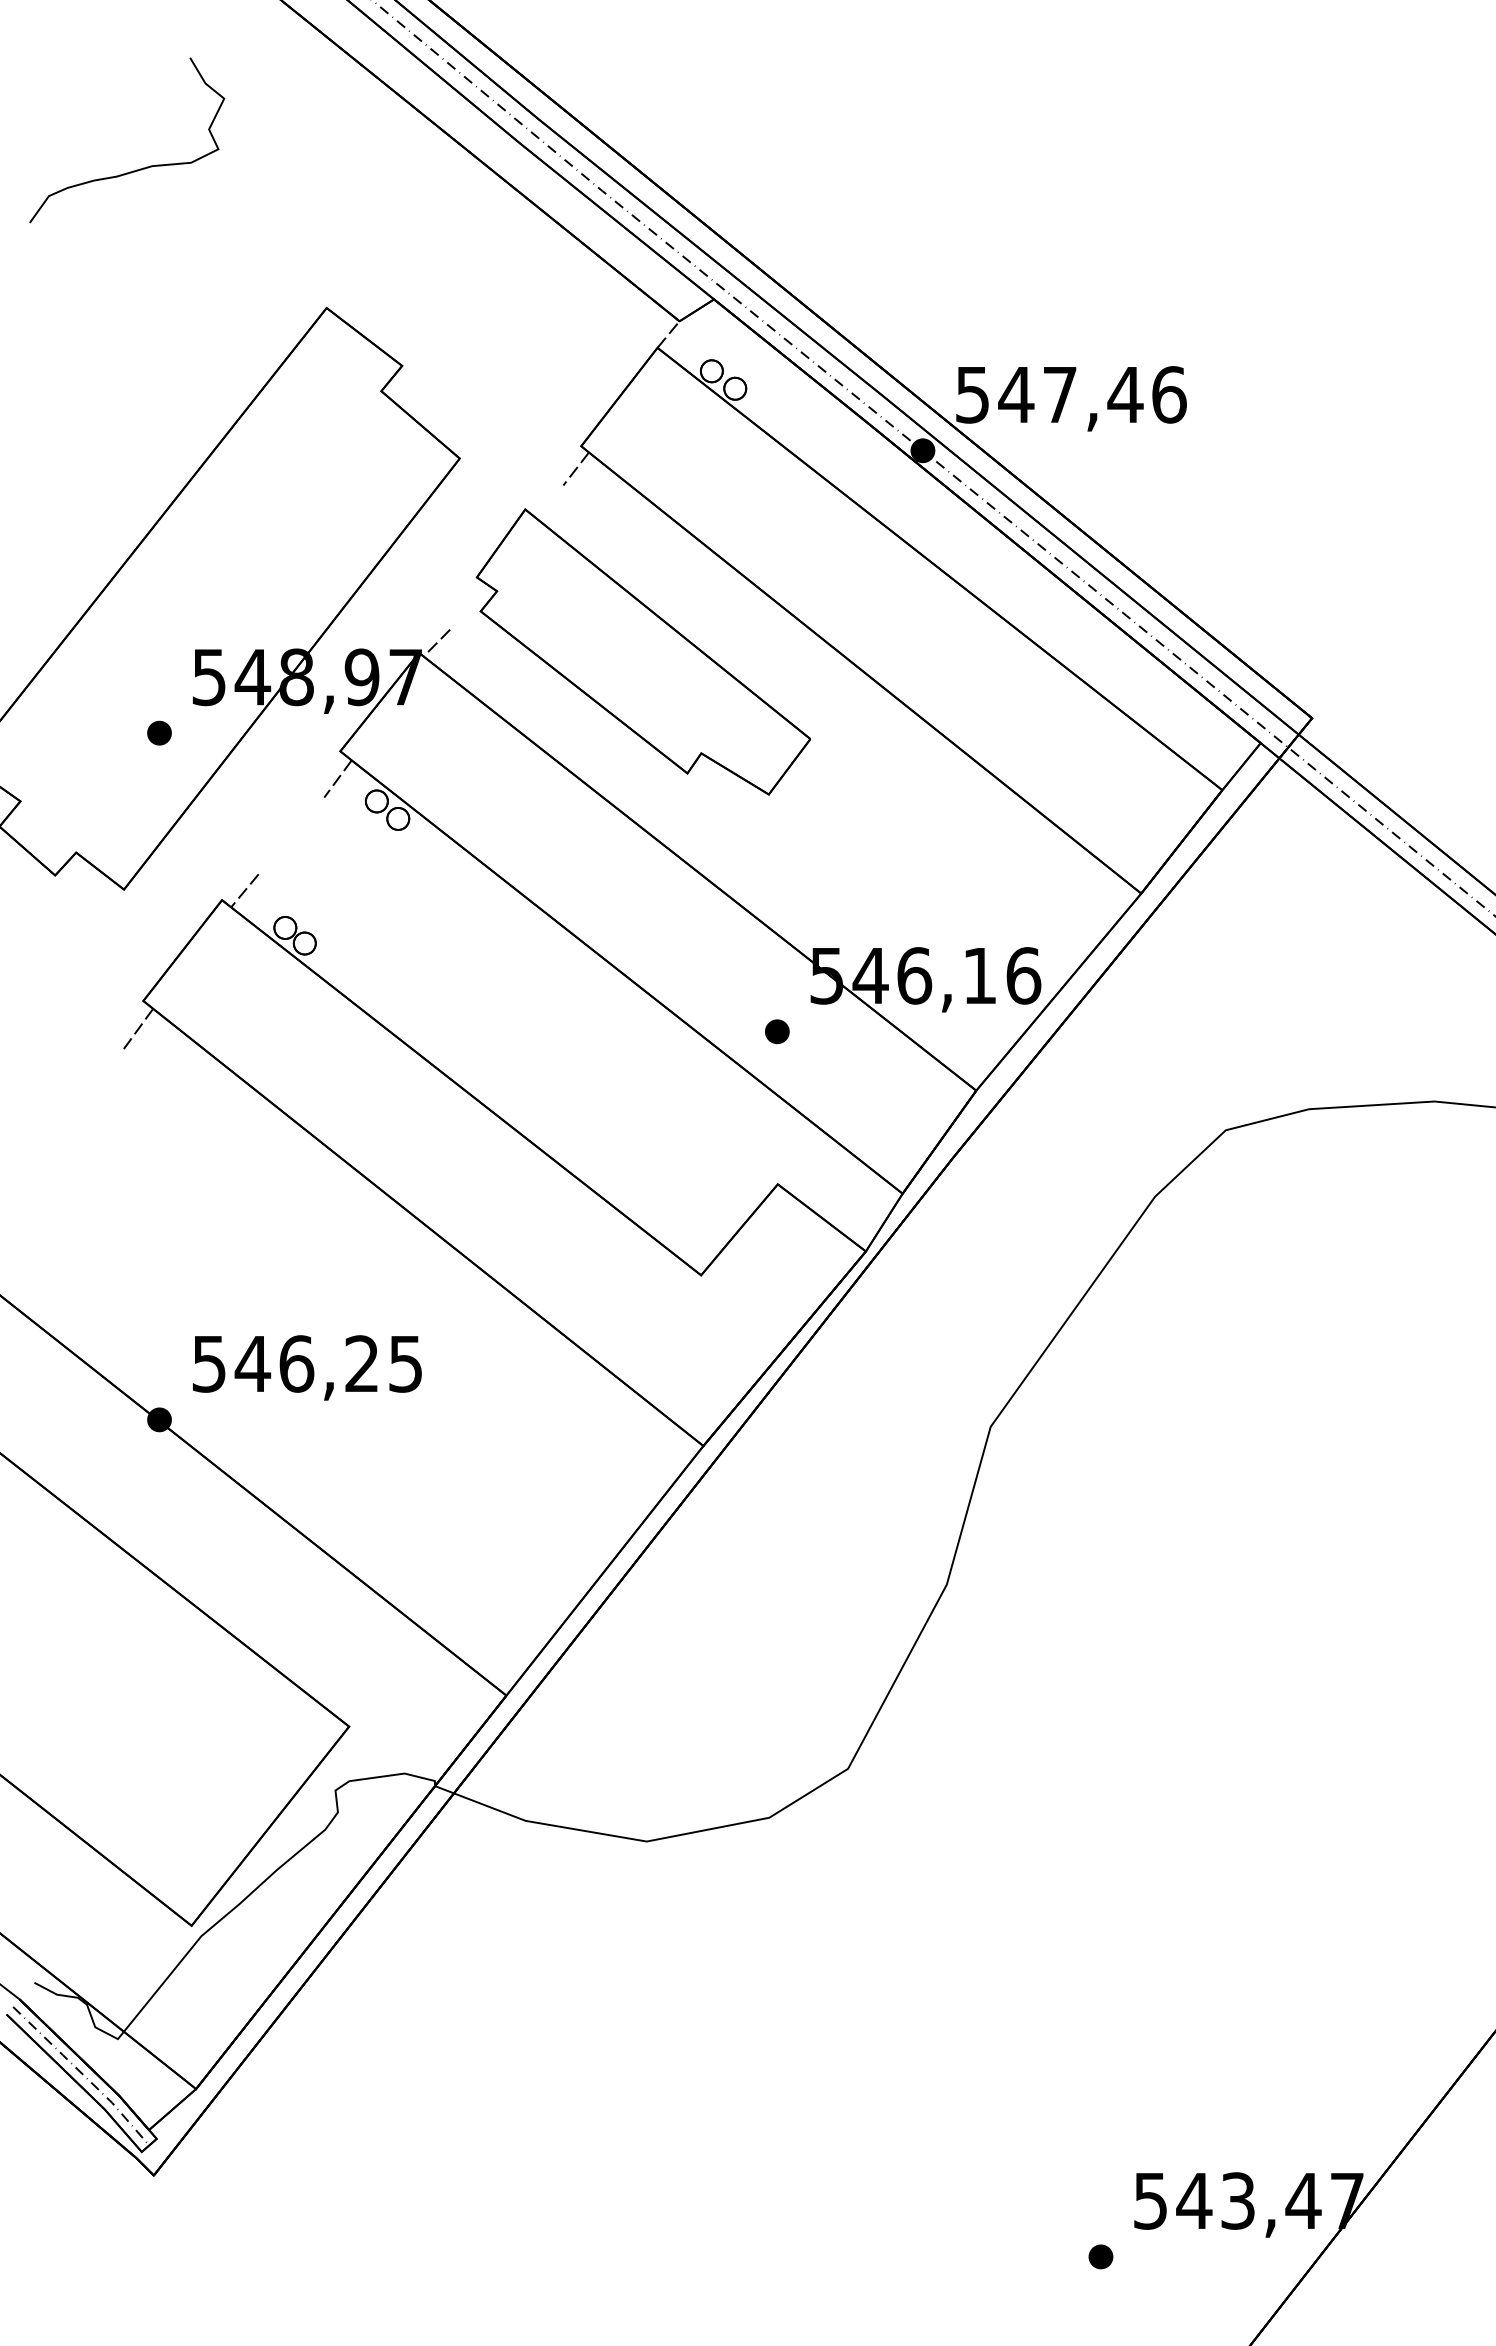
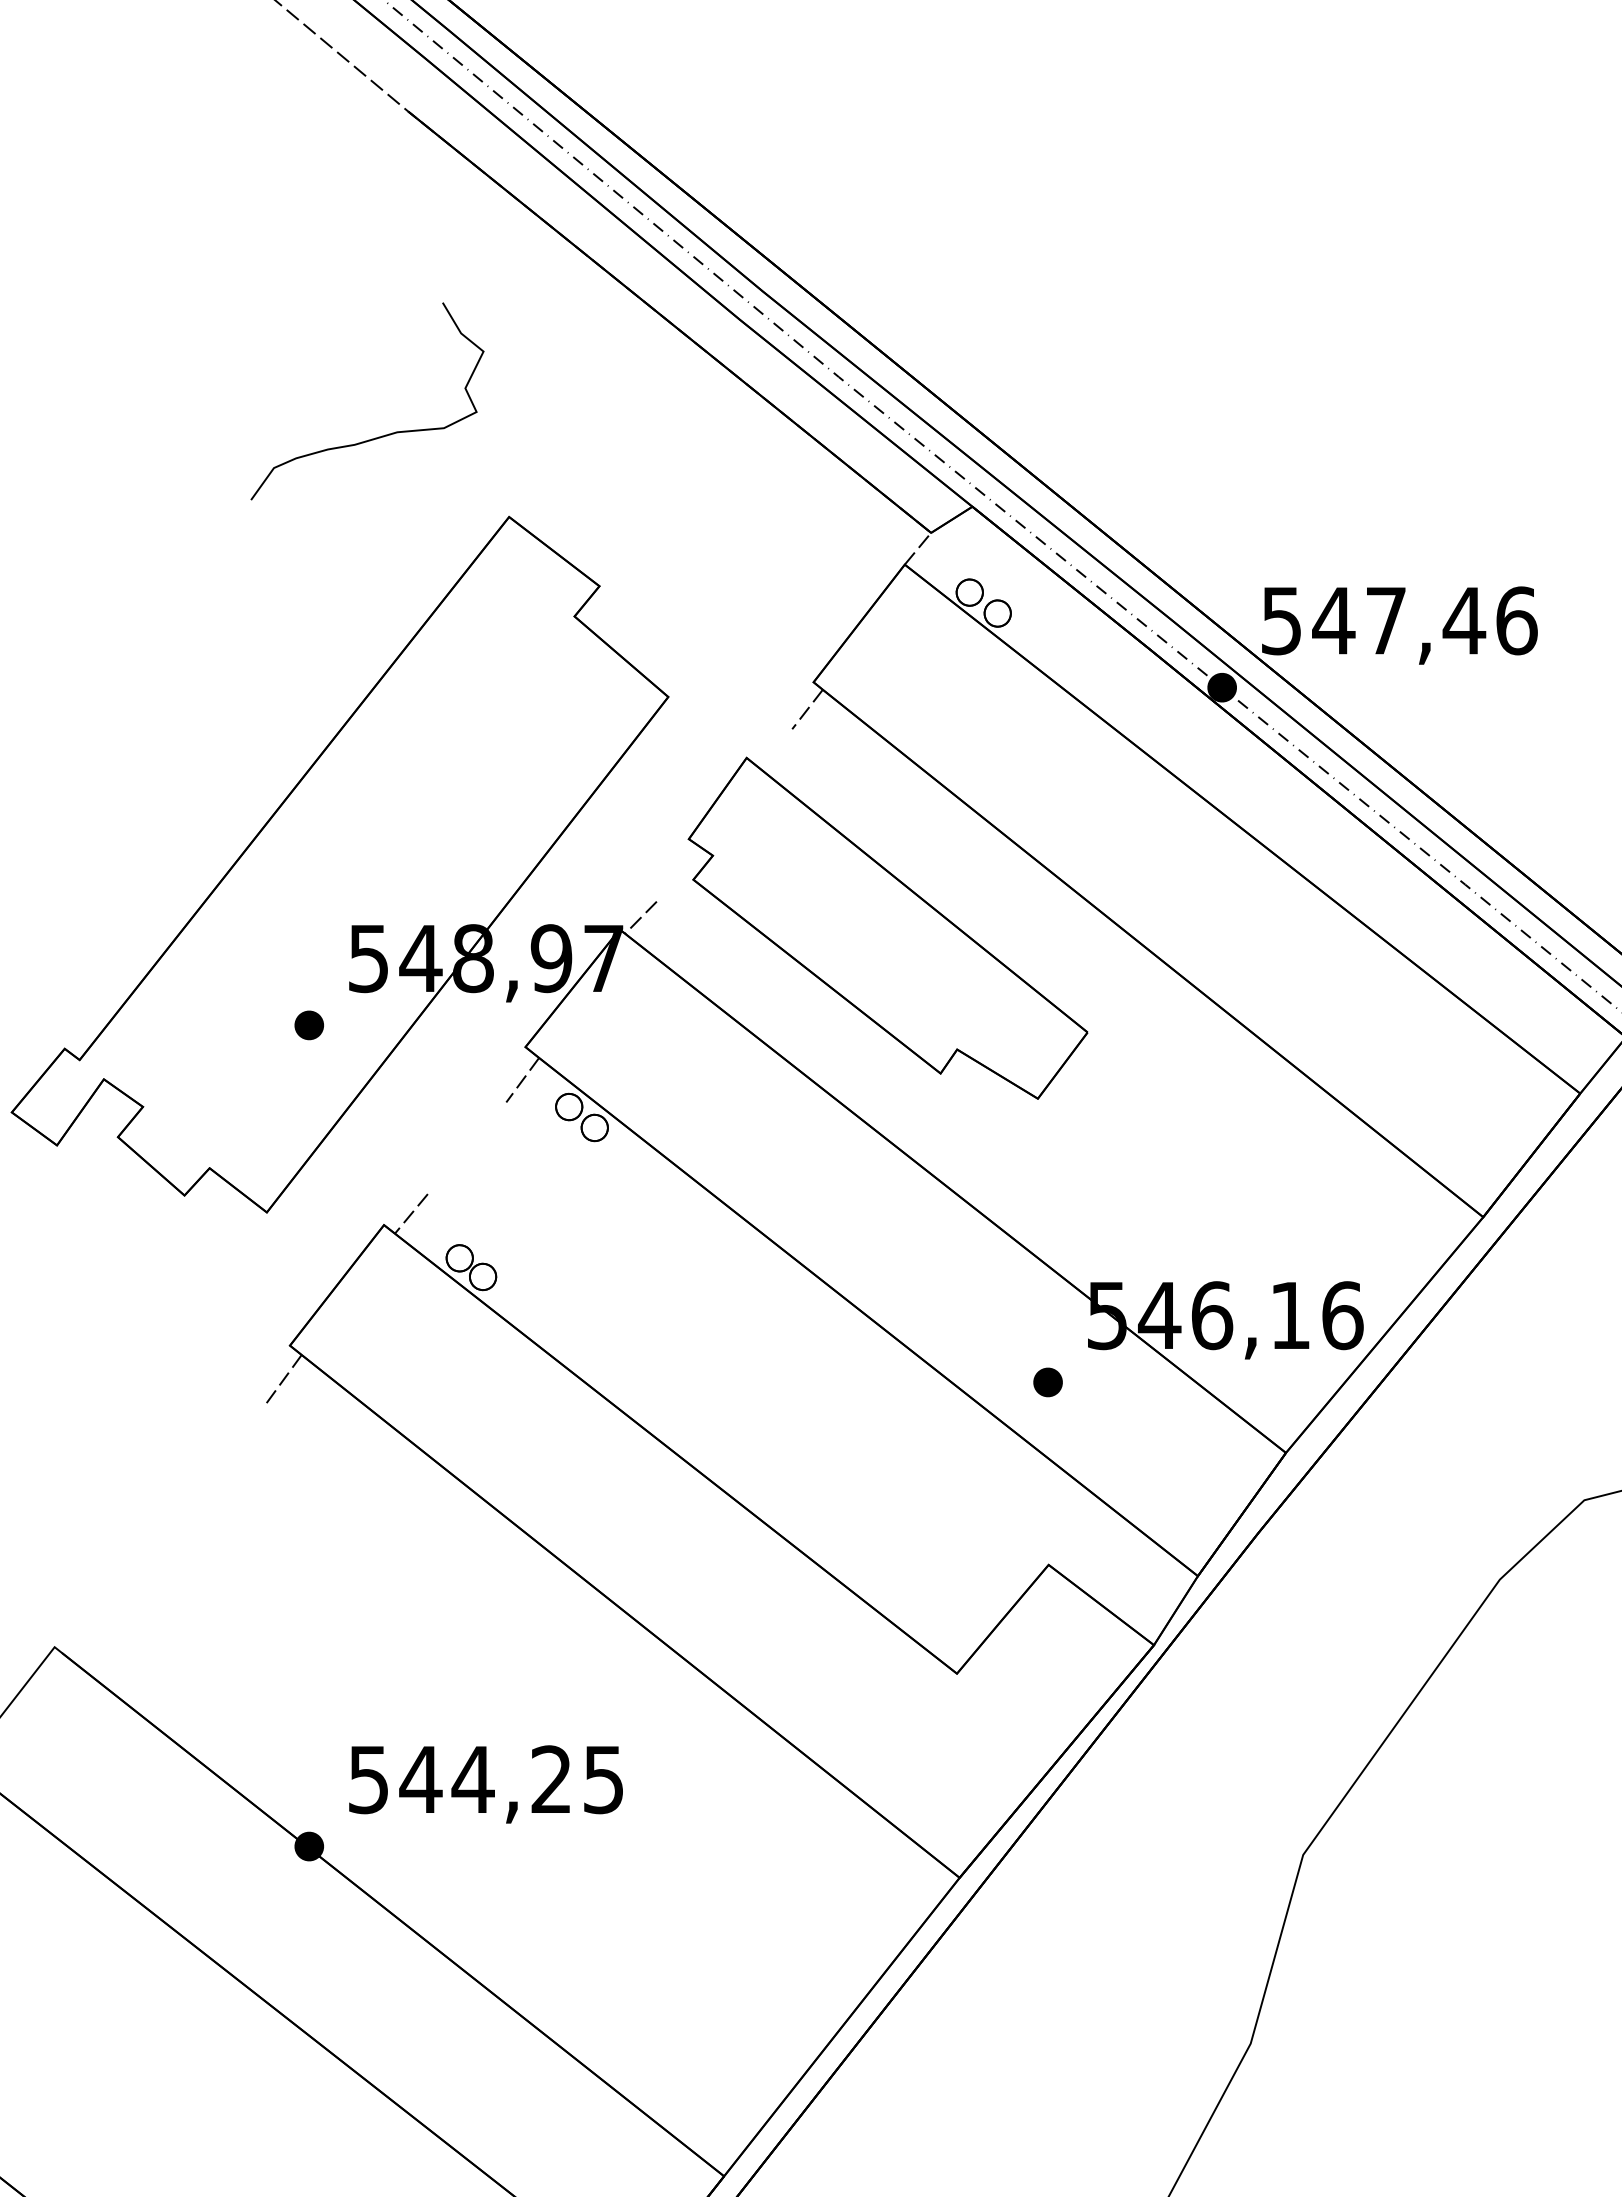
curve: (136, 169) -> (378, 436), moved
text: (296, 1363) -> (473, 1779), 546,25 -> 544,25

